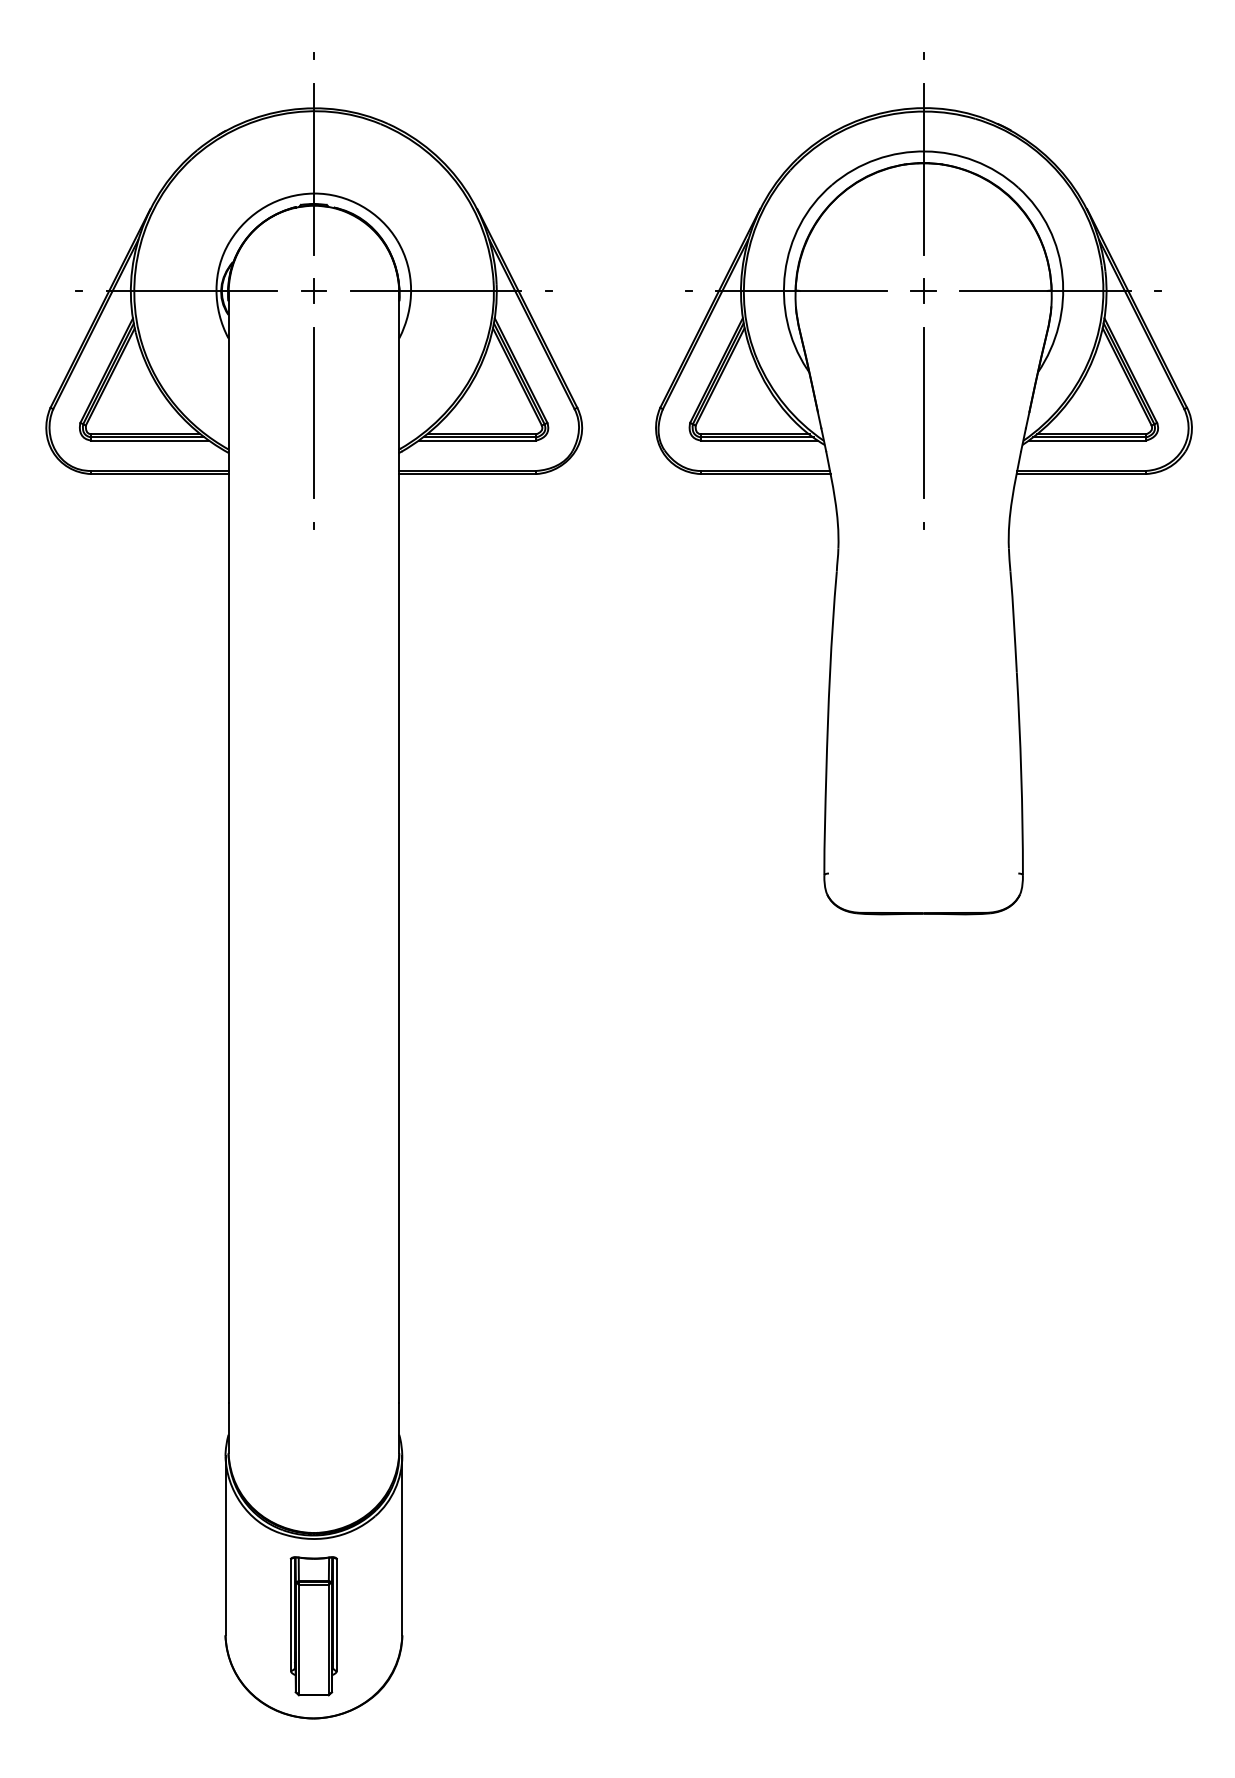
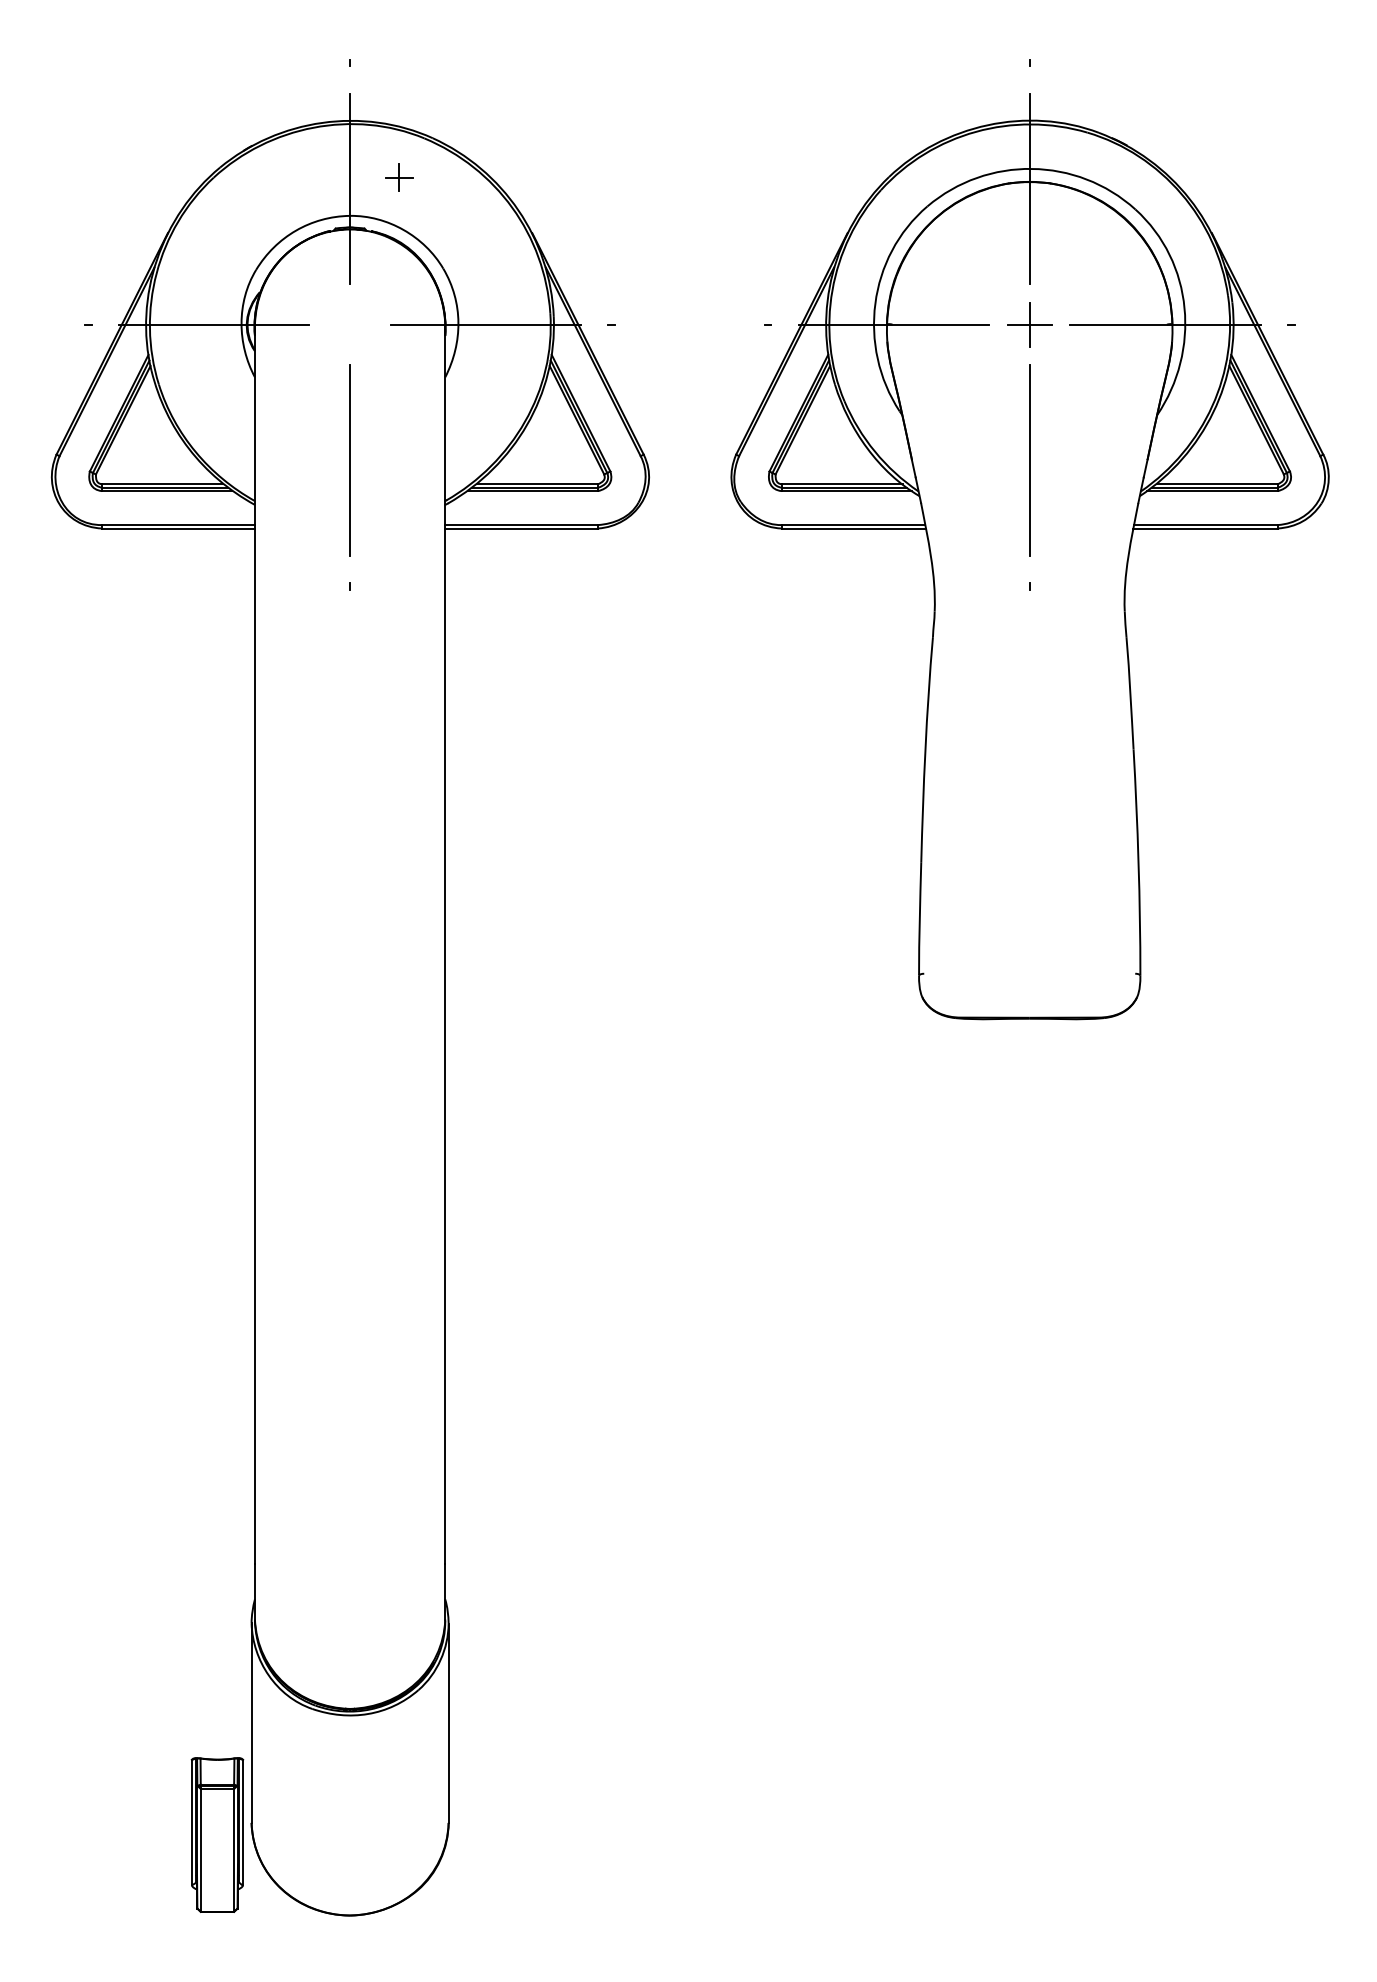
part: (313, 290) -> (398, 176), moved
part: (923, 290) -> (1029, 323), size x1.6
part: (313, 1626) -> (217, 1835), moved

